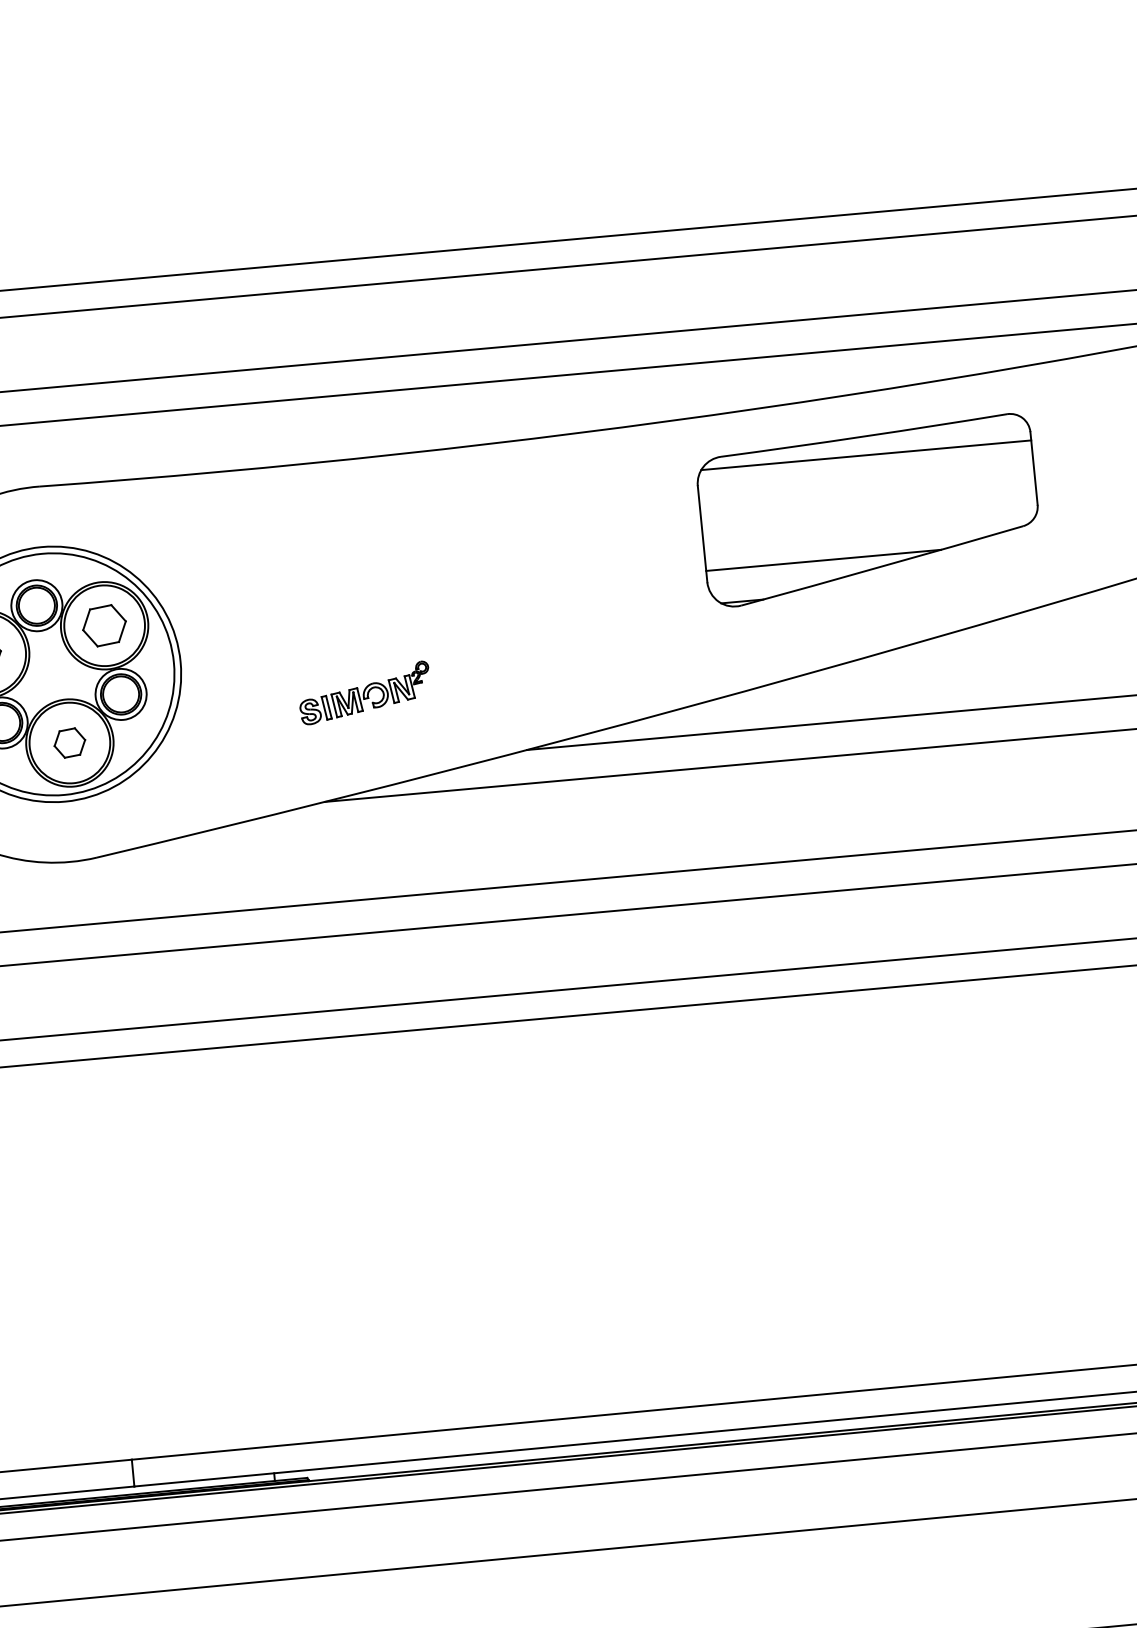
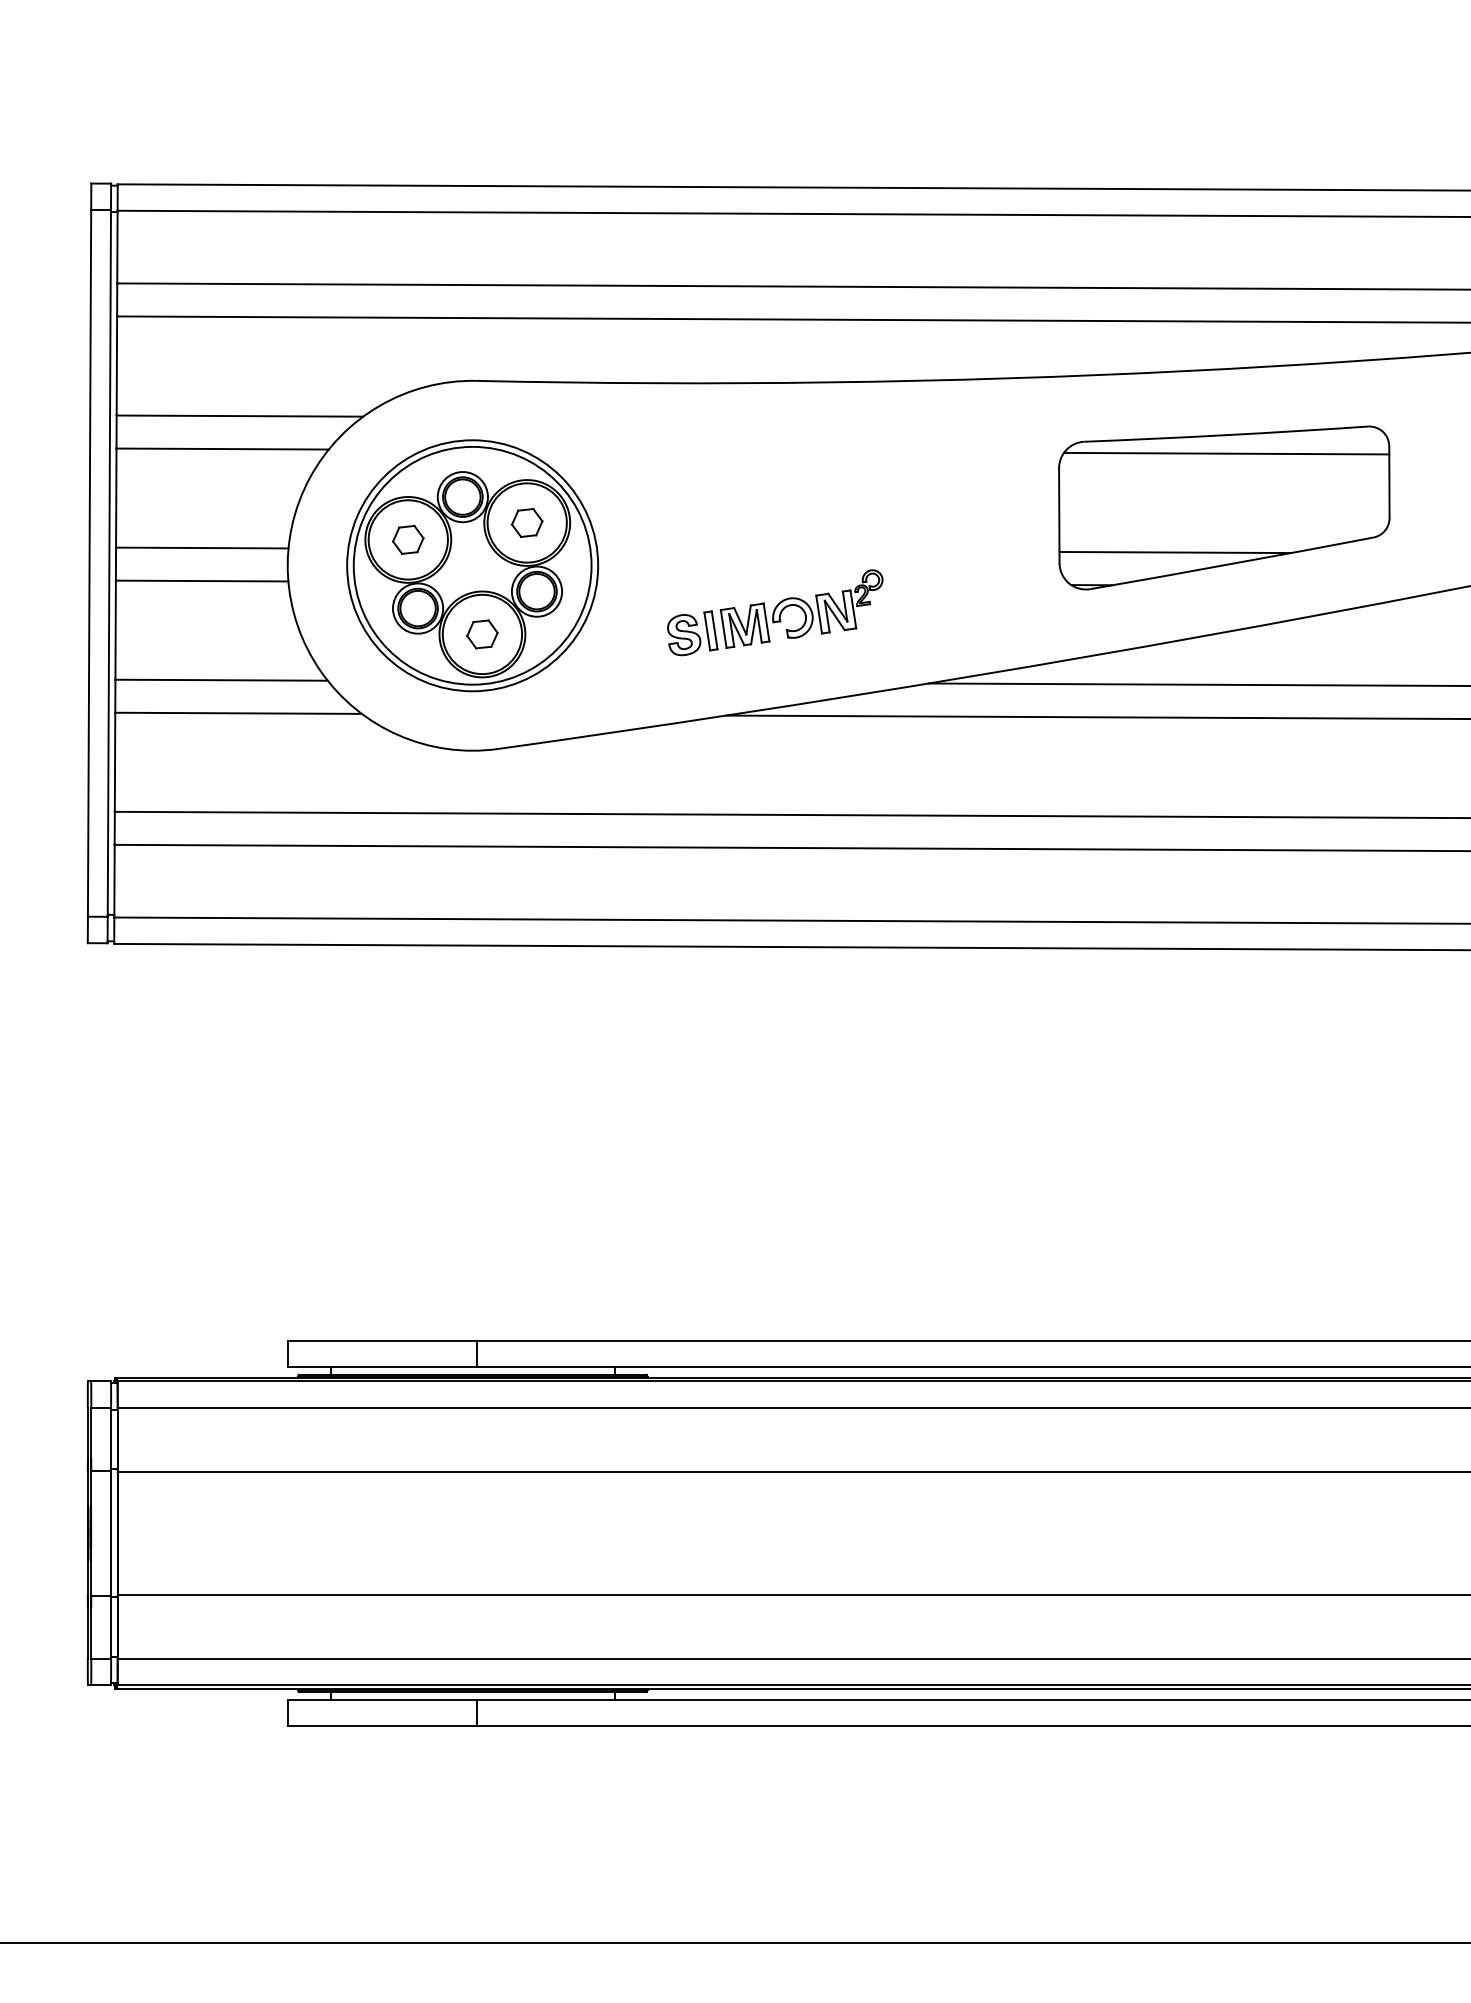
part: (869, 510) -> (1224, 507), moved
part: (104, 625) -> (527, 522), size x0.71
part: (364, 692) -> (775, 612), size x1.67

